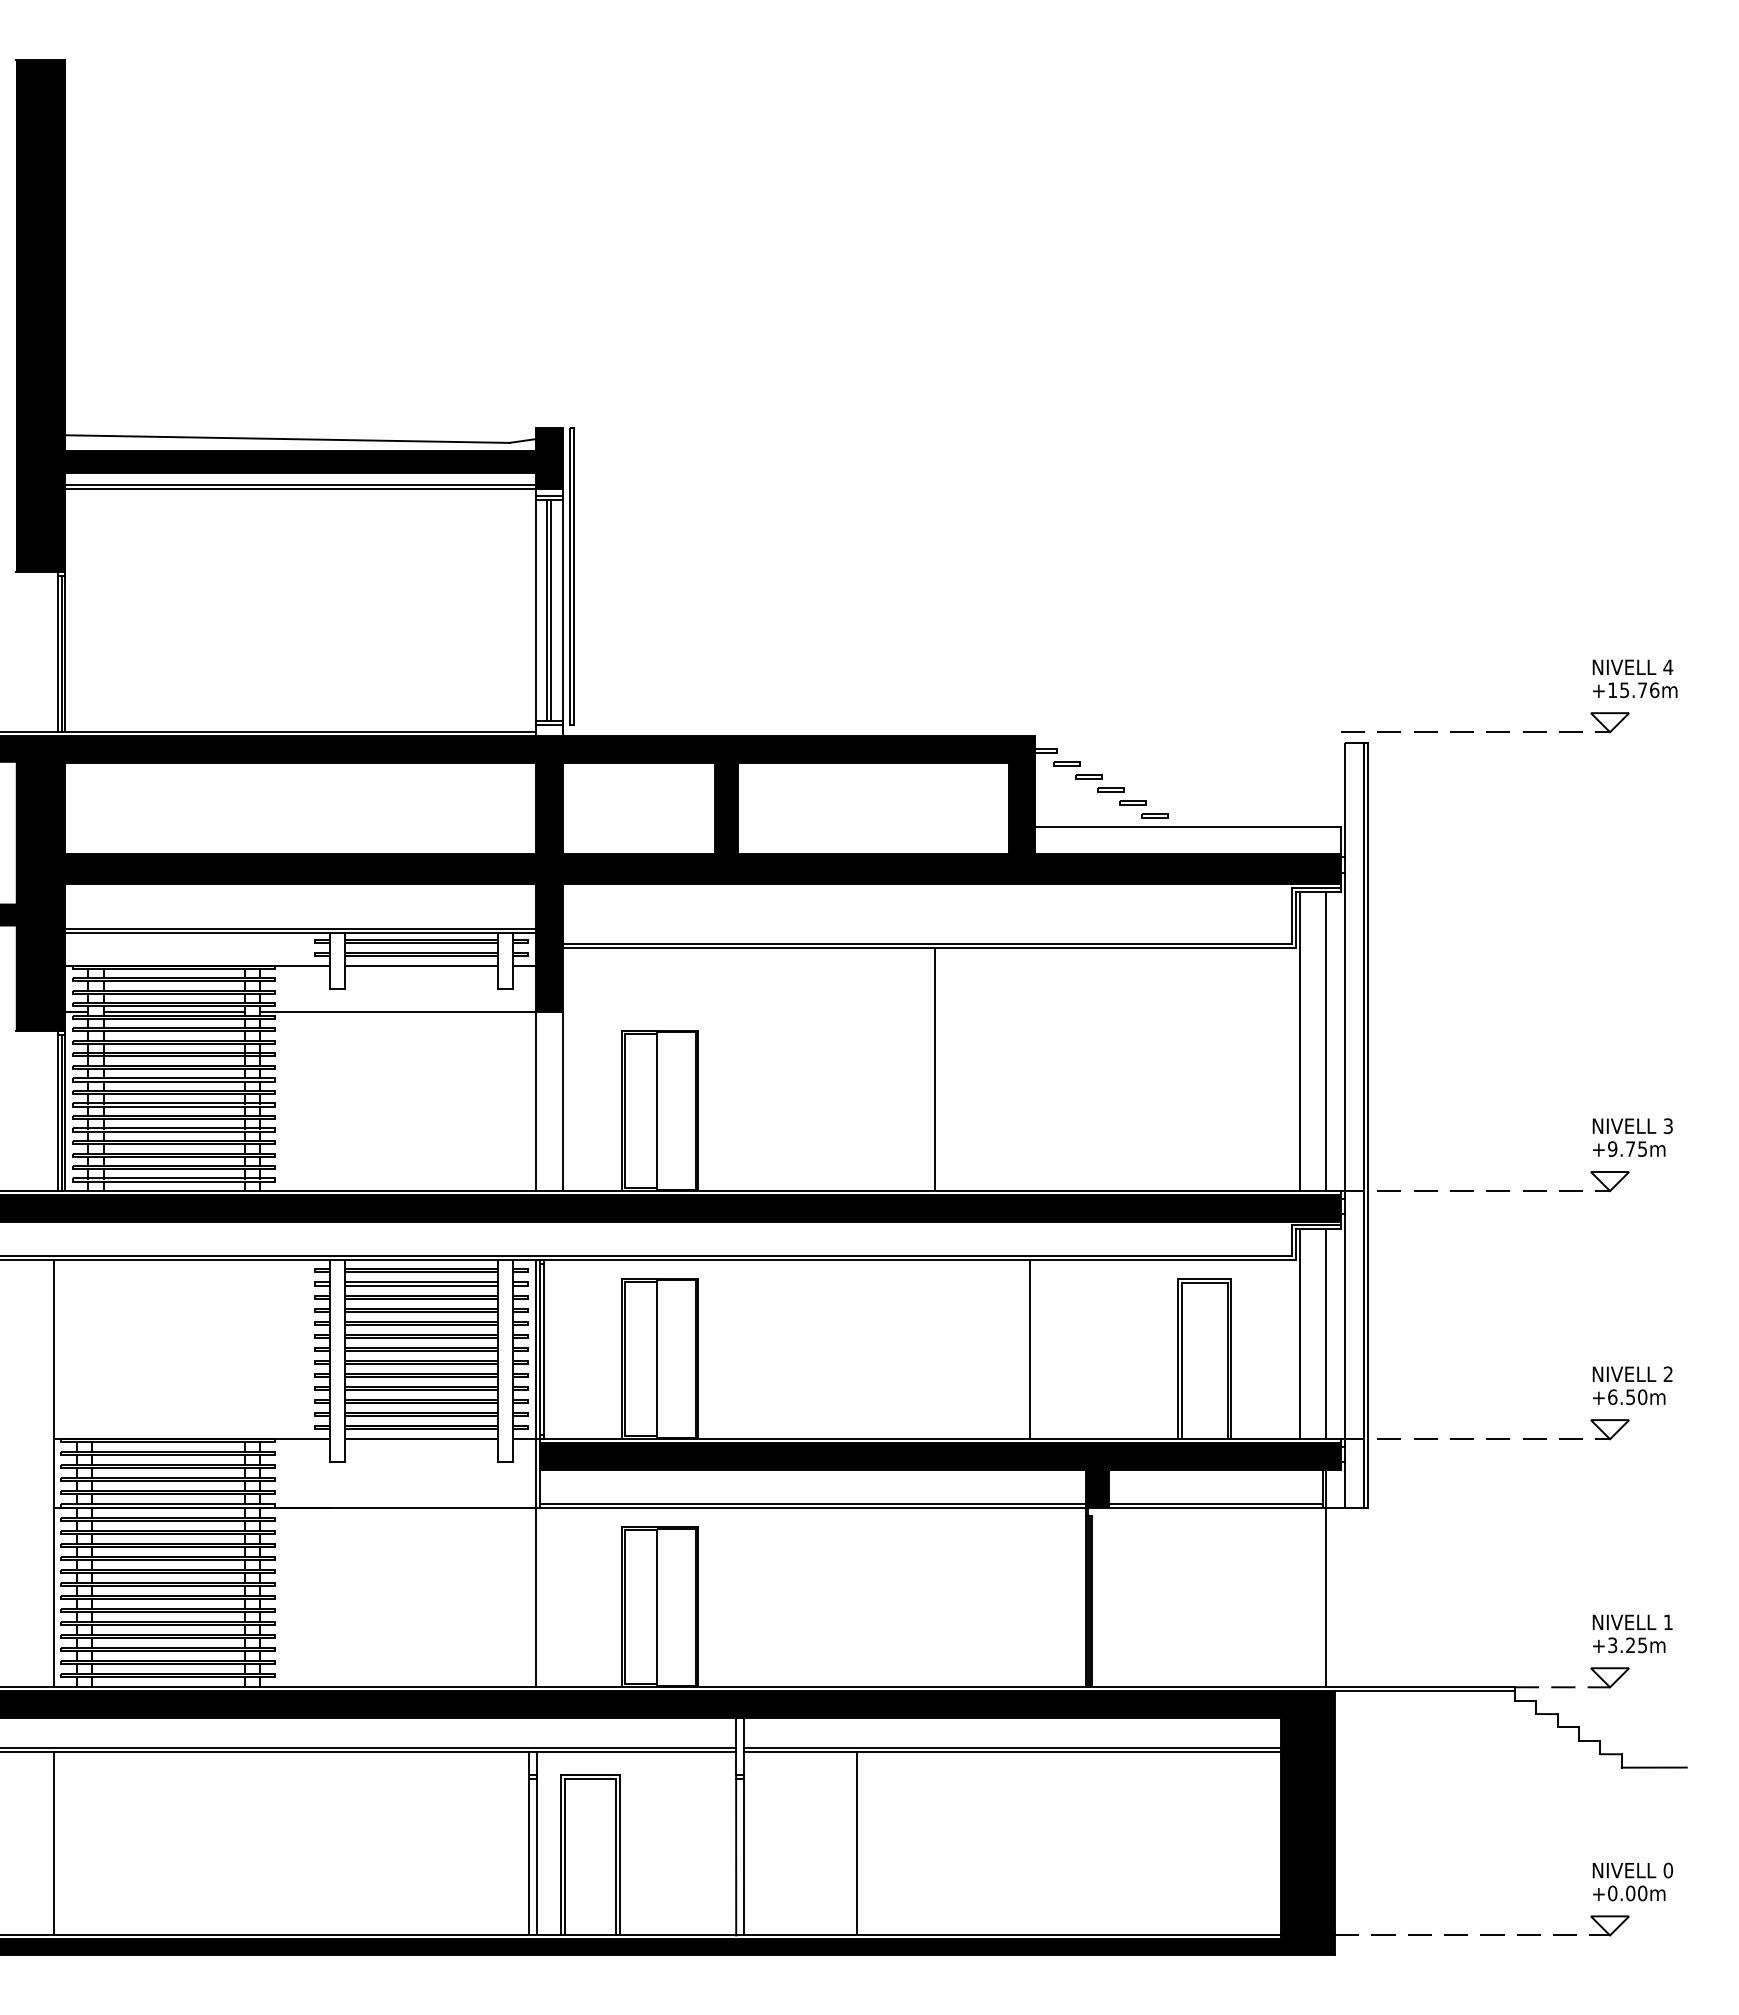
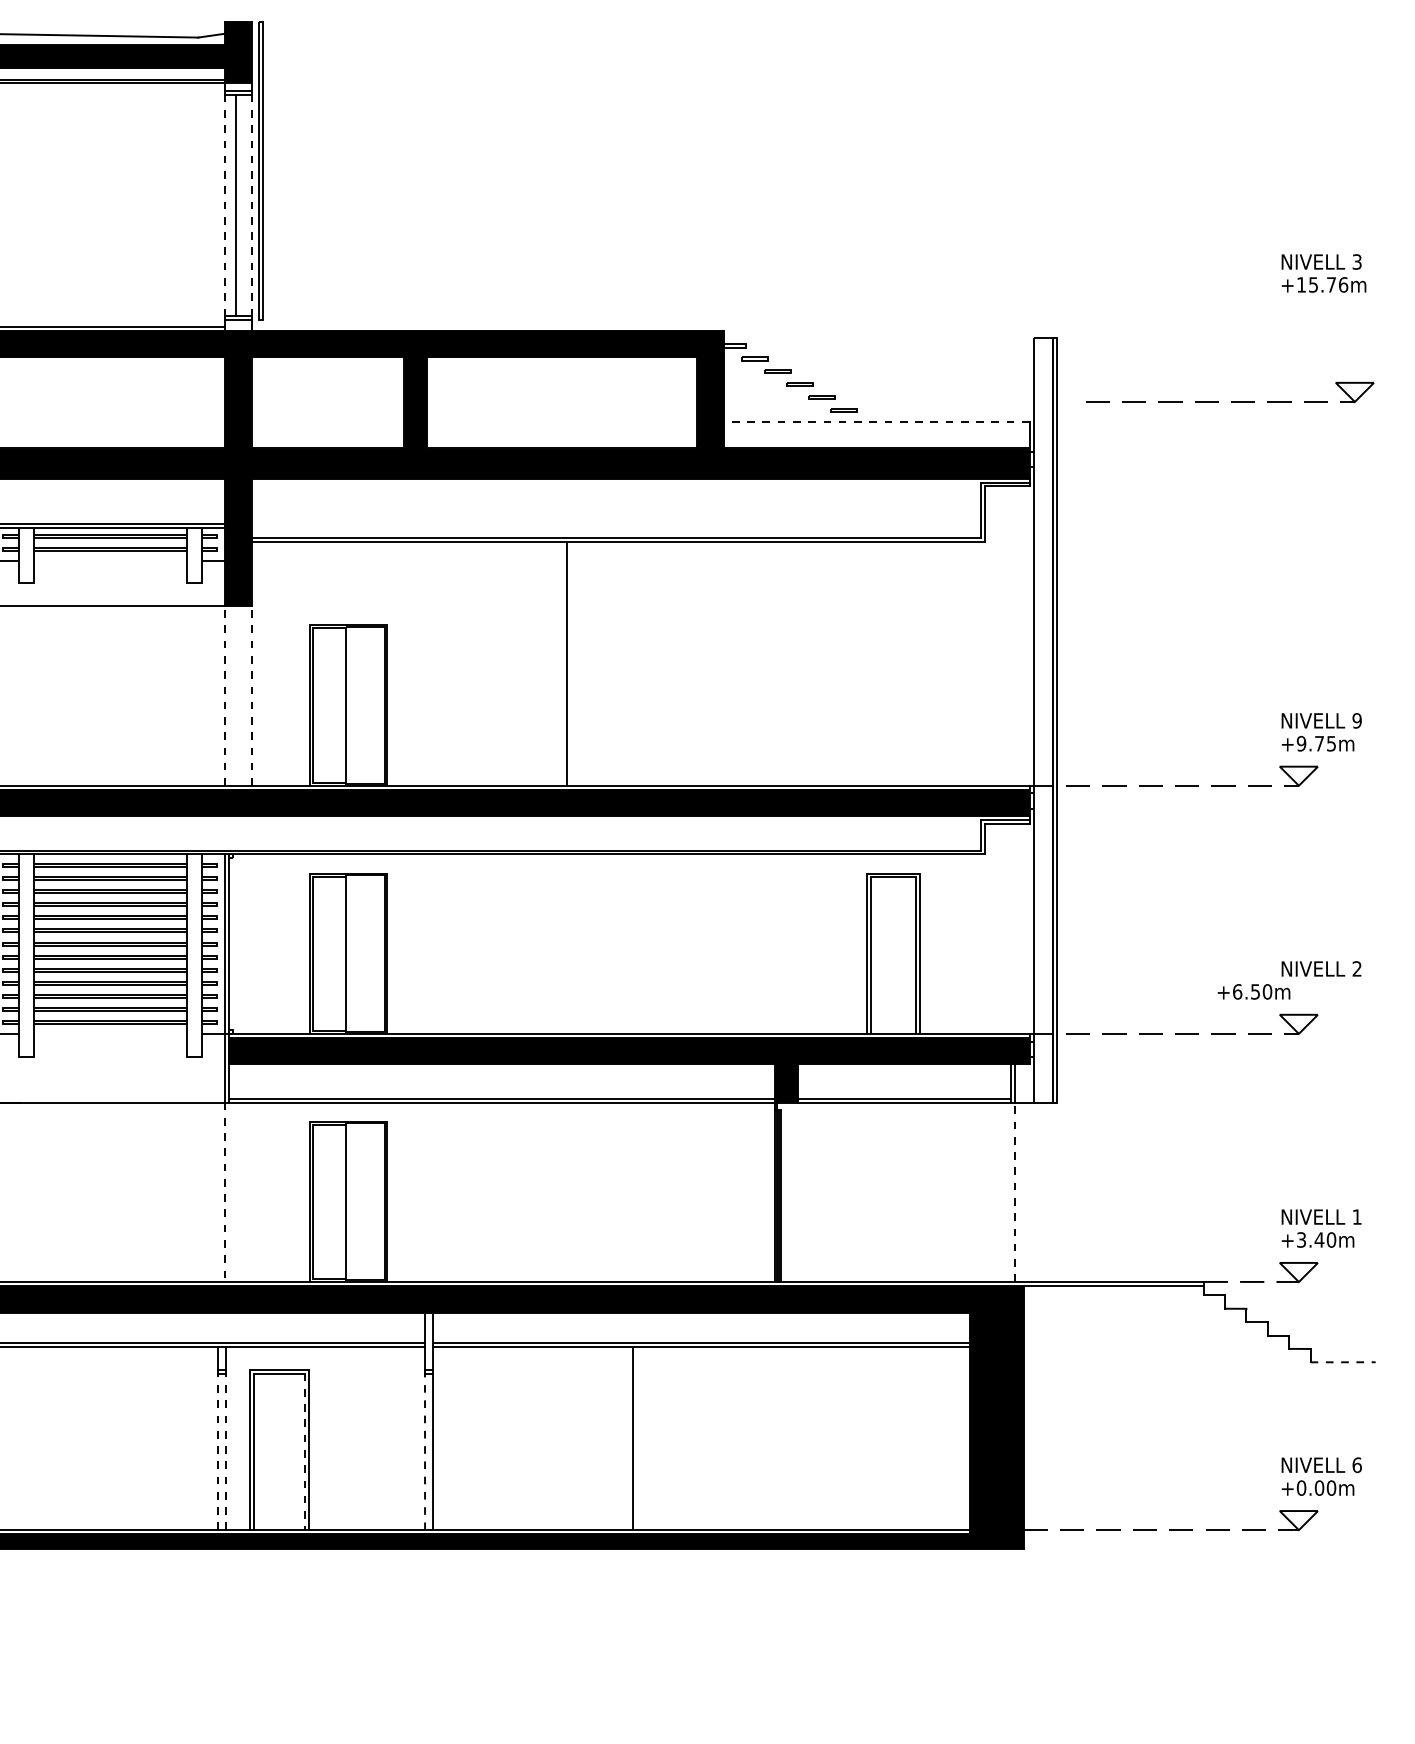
line: (536, 610) -> (225, 205), solid -> dashed
line: (550, 610) -> (239, 205), removed
line: (562, 610) -> (251, 205), solid -> dashed
text: (1668, 667) -> (1357, 262), 4 -> 3
part: (1486, 731) -> (1231, 401), moved
line: (1188, 826) -> (877, 421), solid -> dashed
line: (421, 965) -> (110, 560), removed
line: (1299, 1041) -> (988, 636), removed
line: (1326, 1041) -> (1015, 636), removed
line: (935, 1069) -> (567, 664), moved
line: (536, 1101) -> (225, 696), solid -> dashed
line: (562, 1101) -> (251, 696), solid -> dashed
text: (1667, 1125) -> (1356, 720), 3 -> 9
line: (1299, 1334) -> (988, 929), removed
line: (1326, 1334) -> (1015, 929), removed
line: (543, 1349) -> (232, 944), removed
line: (1030, 1349) -> (719, 944), removed
text: (1629, 1397) -> (1254, 992), moved
line: (421, 1439) -> (110, 1034), removed
line: (536, 1597) -> (225, 1192), solid -> dashed
line: (1326, 1597) -> (1015, 1192), solid -> dashed
text: (1636, 1645) -> (1325, 1240), +3.25m -> +3.40m
line: (1654, 1767) -> (1343, 1362), solid -> dashed
line: (857, 1843) -> (633, 1438), moved
line: (529, 1854) -> (218, 1449), solid -> dashed
line: (537, 1855) -> (226, 1450), solid -> dashed
line: (736, 1855) -> (425, 1450), solid -> dashed
line: (615, 1857) -> (304, 1452), solid -> dashed
text: (1668, 1869) -> (1357, 1464), 0 -> 6

